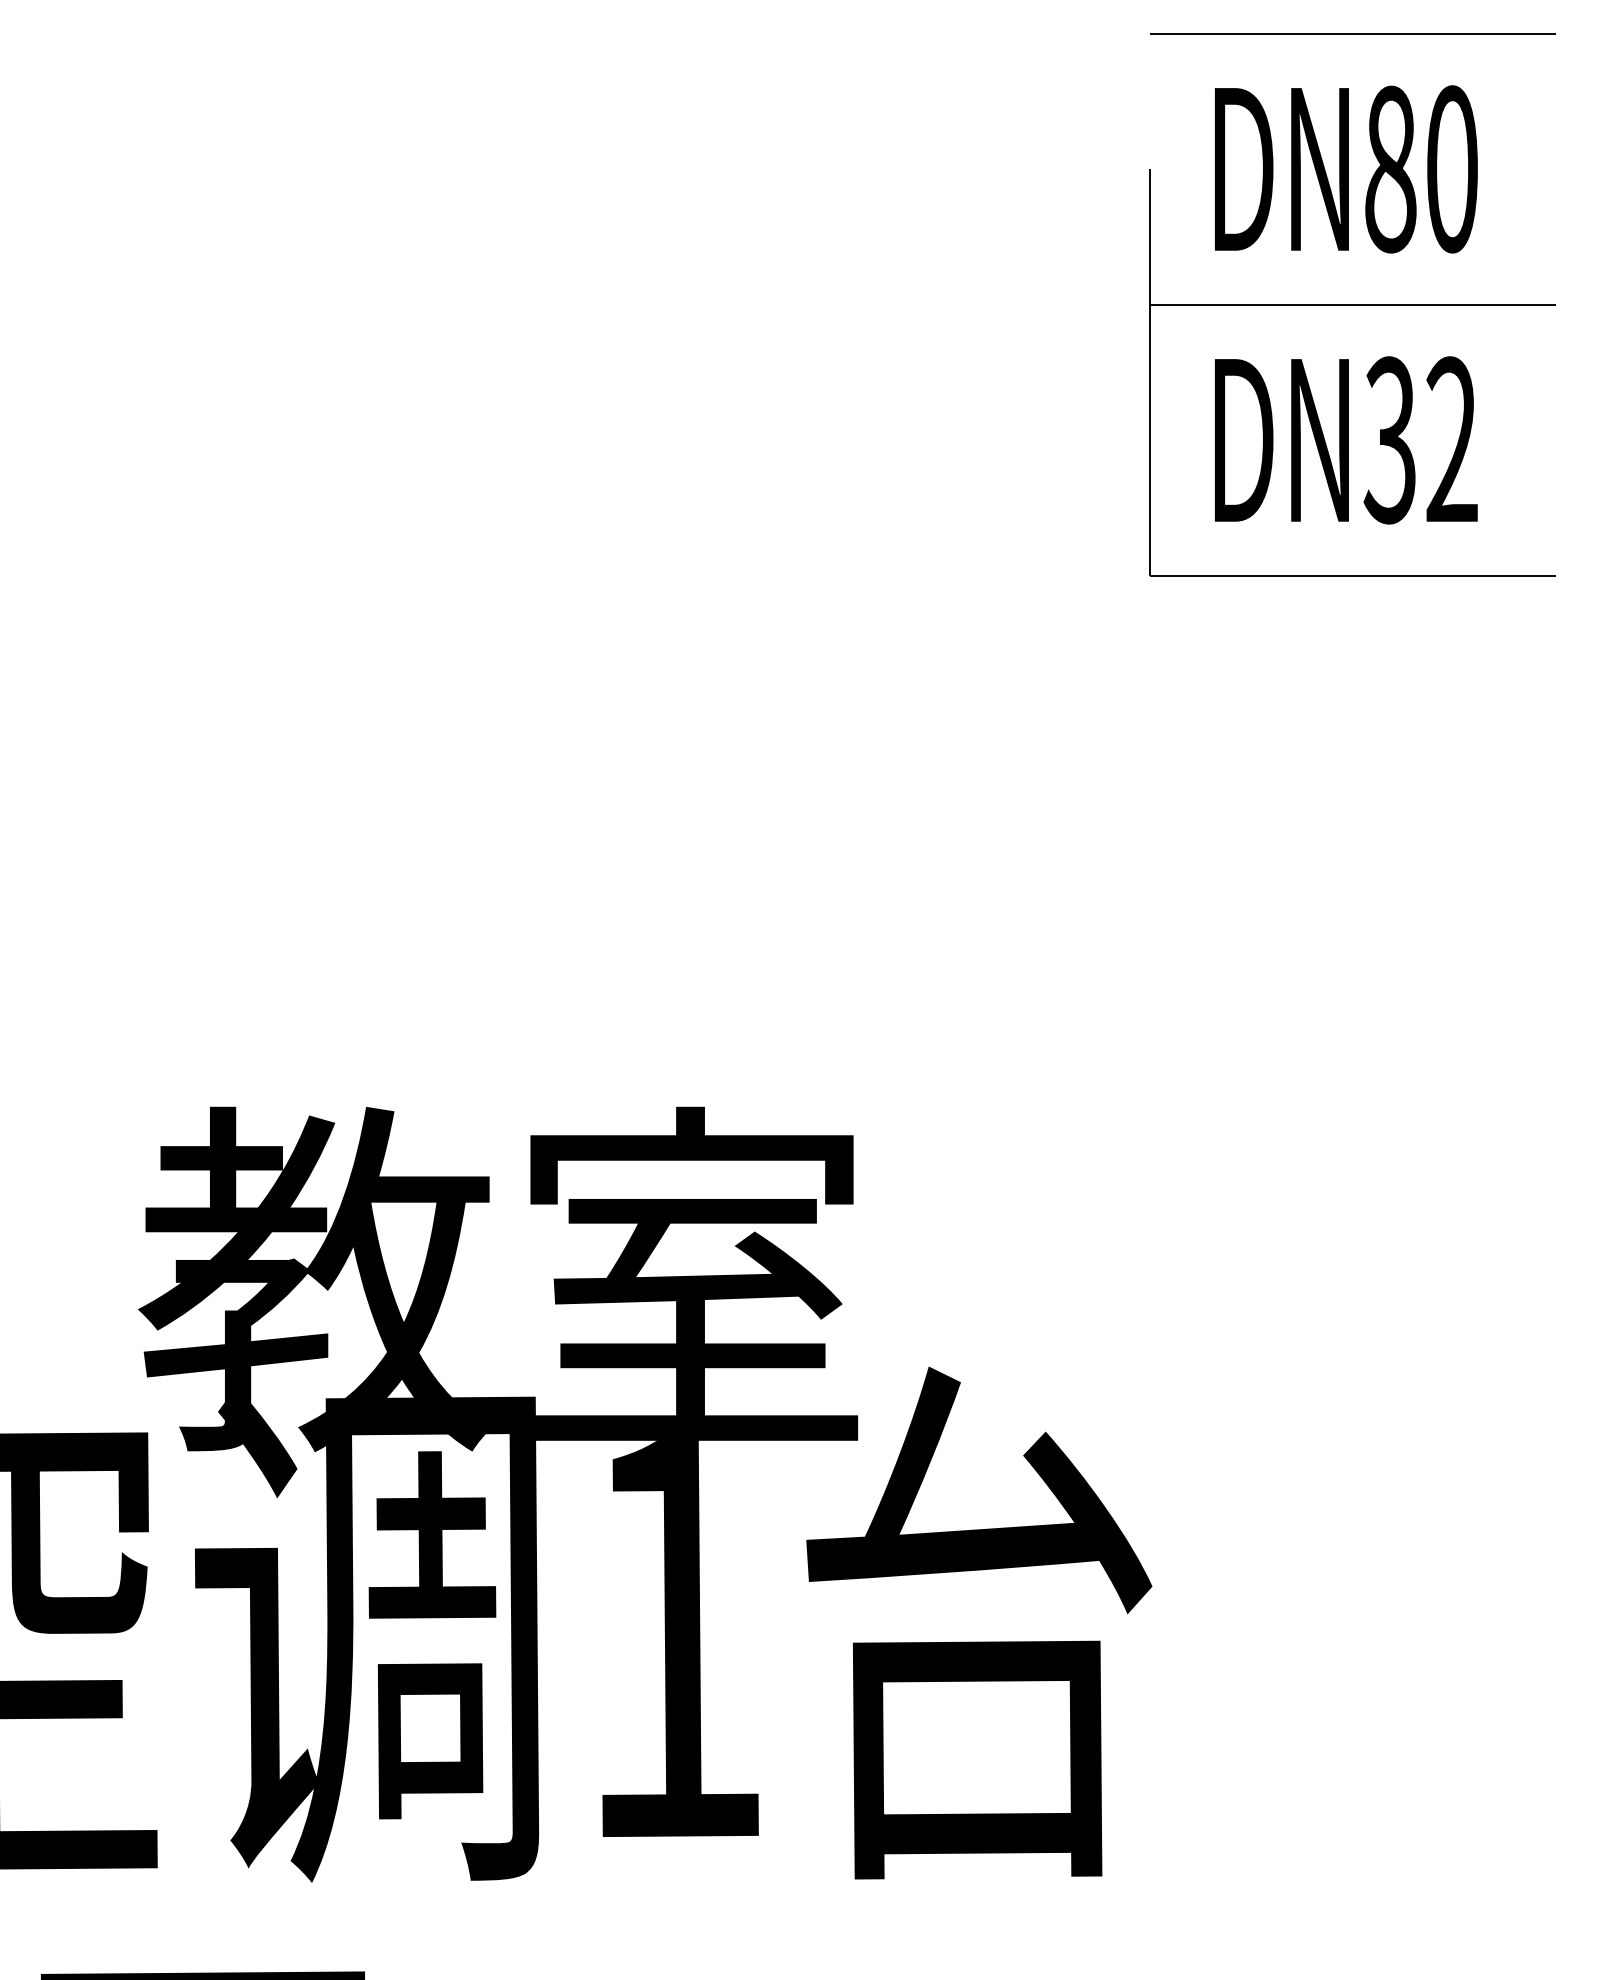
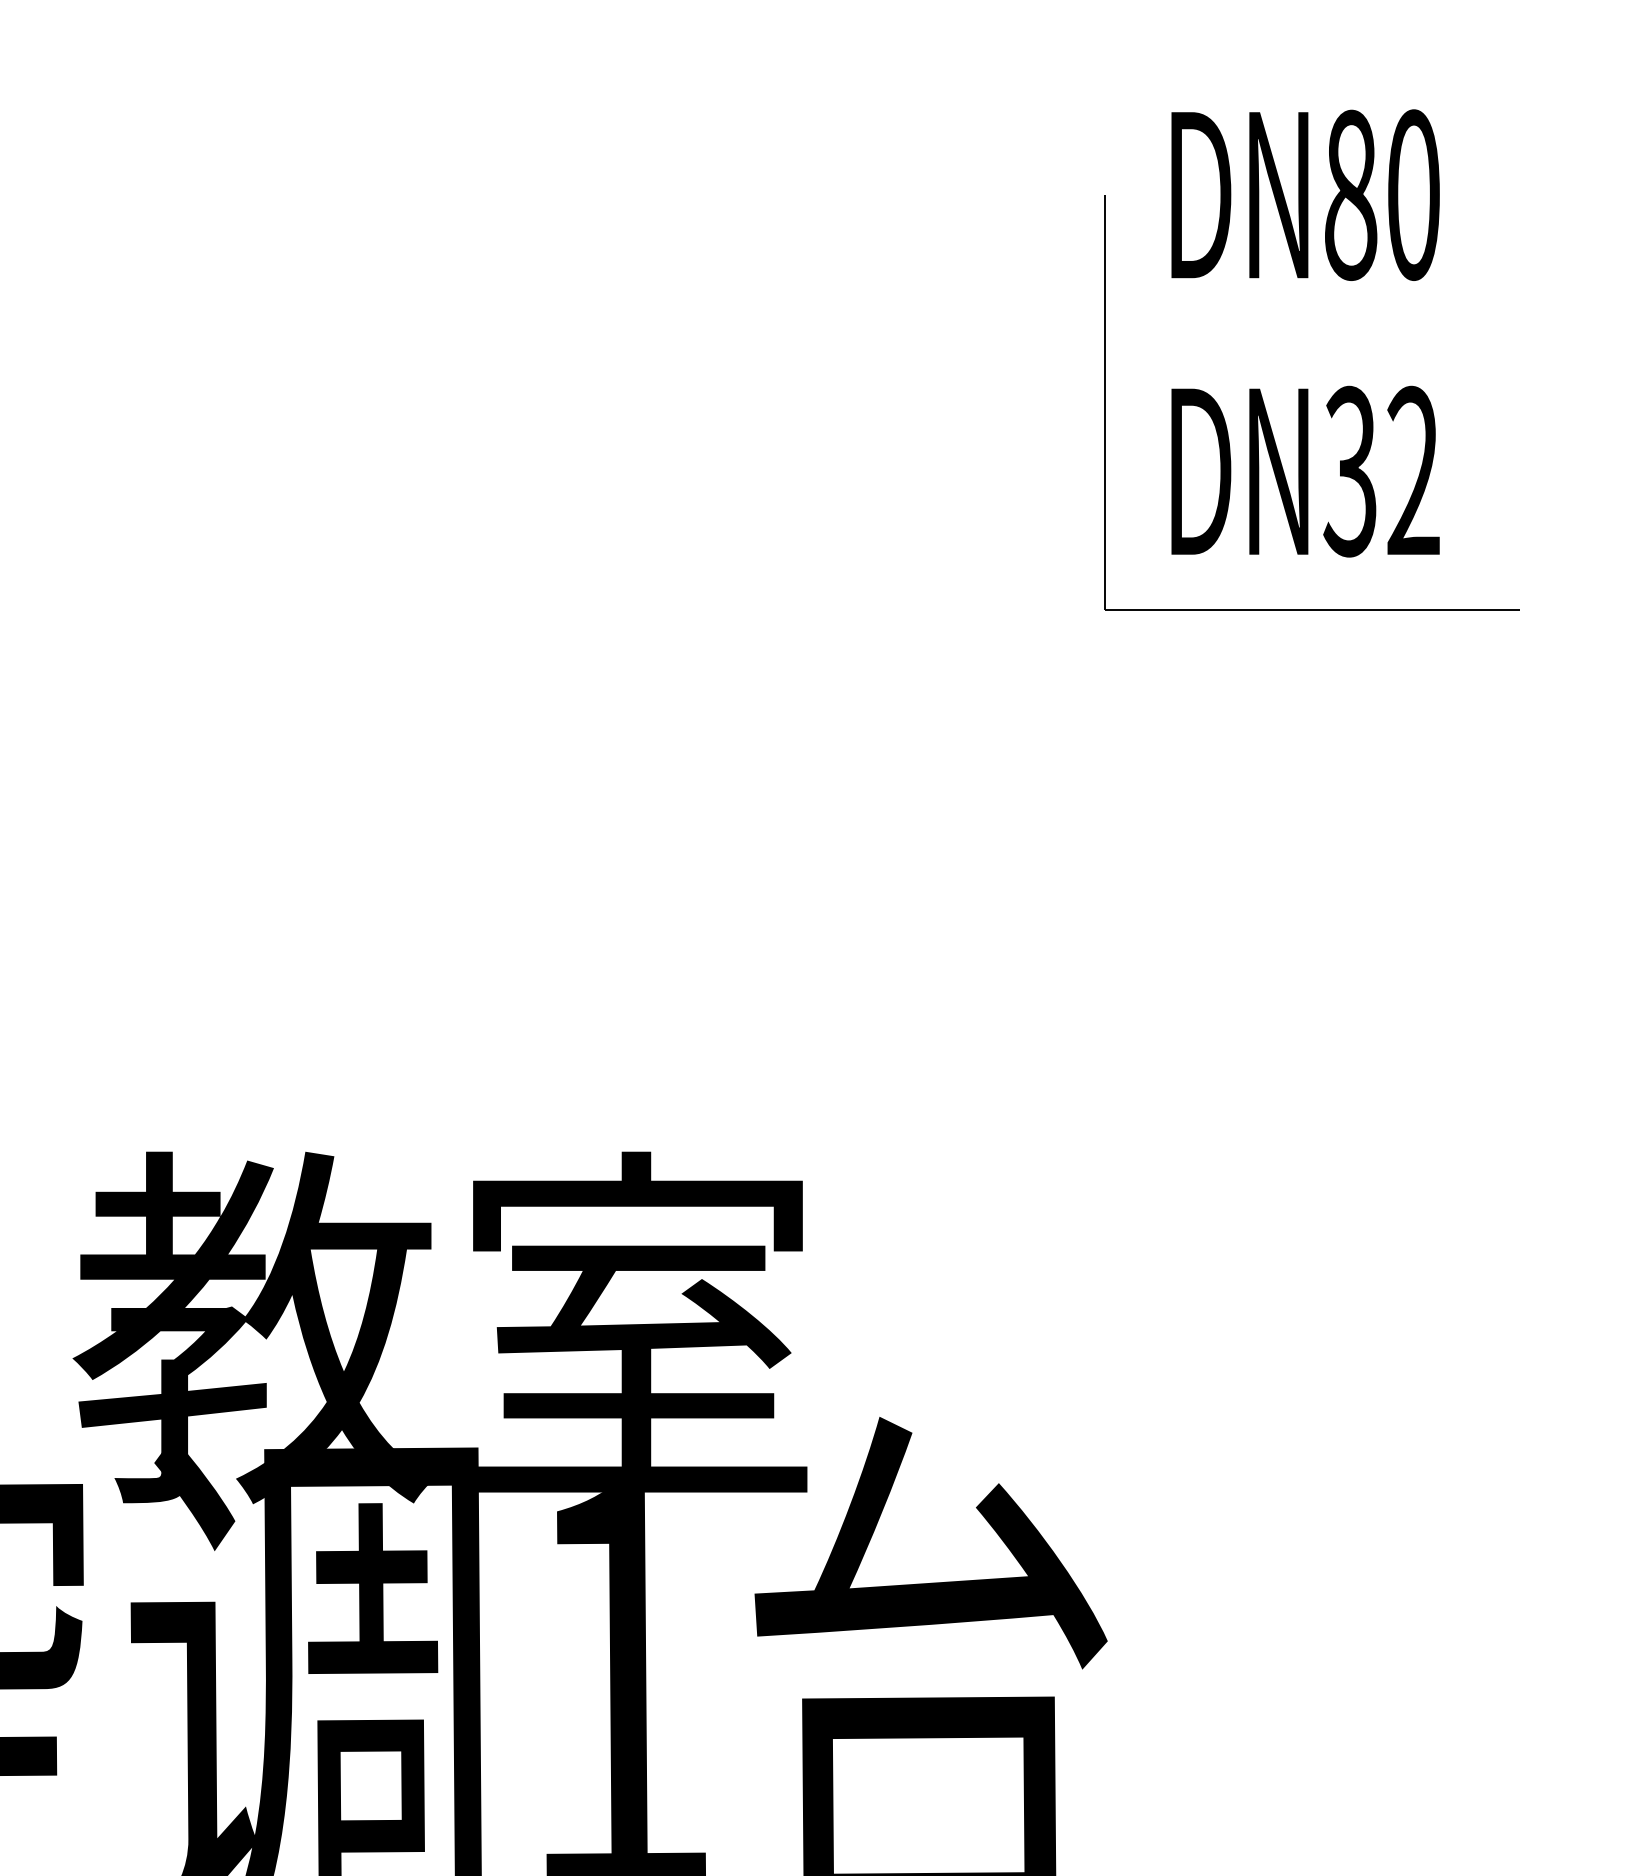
line: (1352, 33) -> (1311, 56), removed
line: (1352, 304) -> (1311, 333), removed

